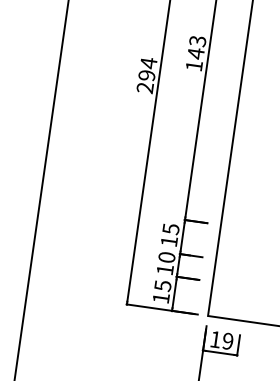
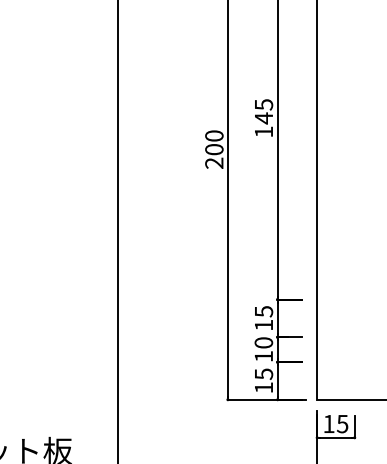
text: (197, 40) -> (263, 104), 143 -> 145
text: (148, 69) -> (214, 142), 294 -> 200
text: (227, 340) -> (342, 423), 19 -> 15

